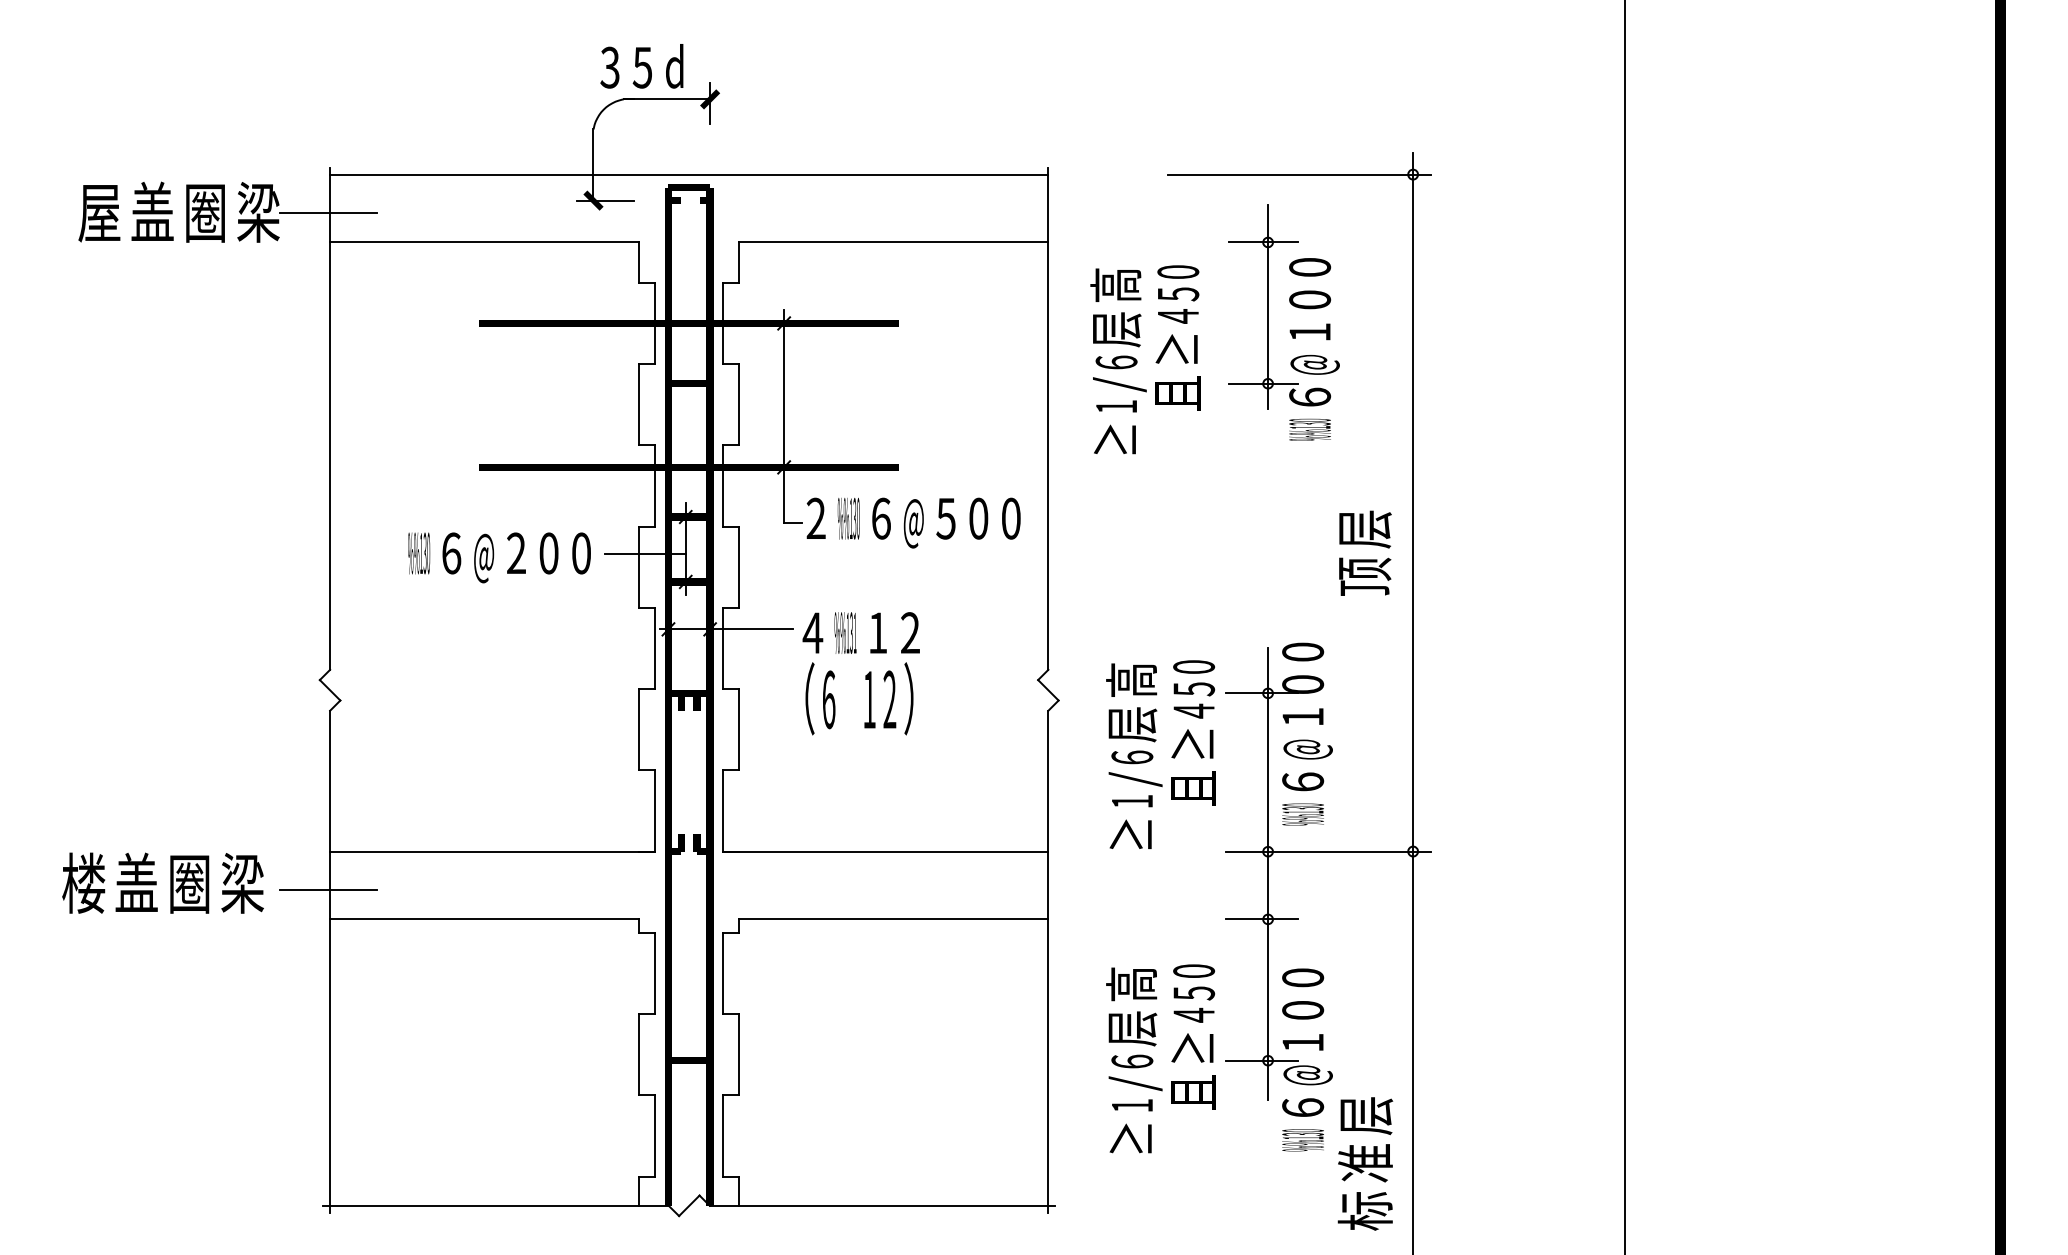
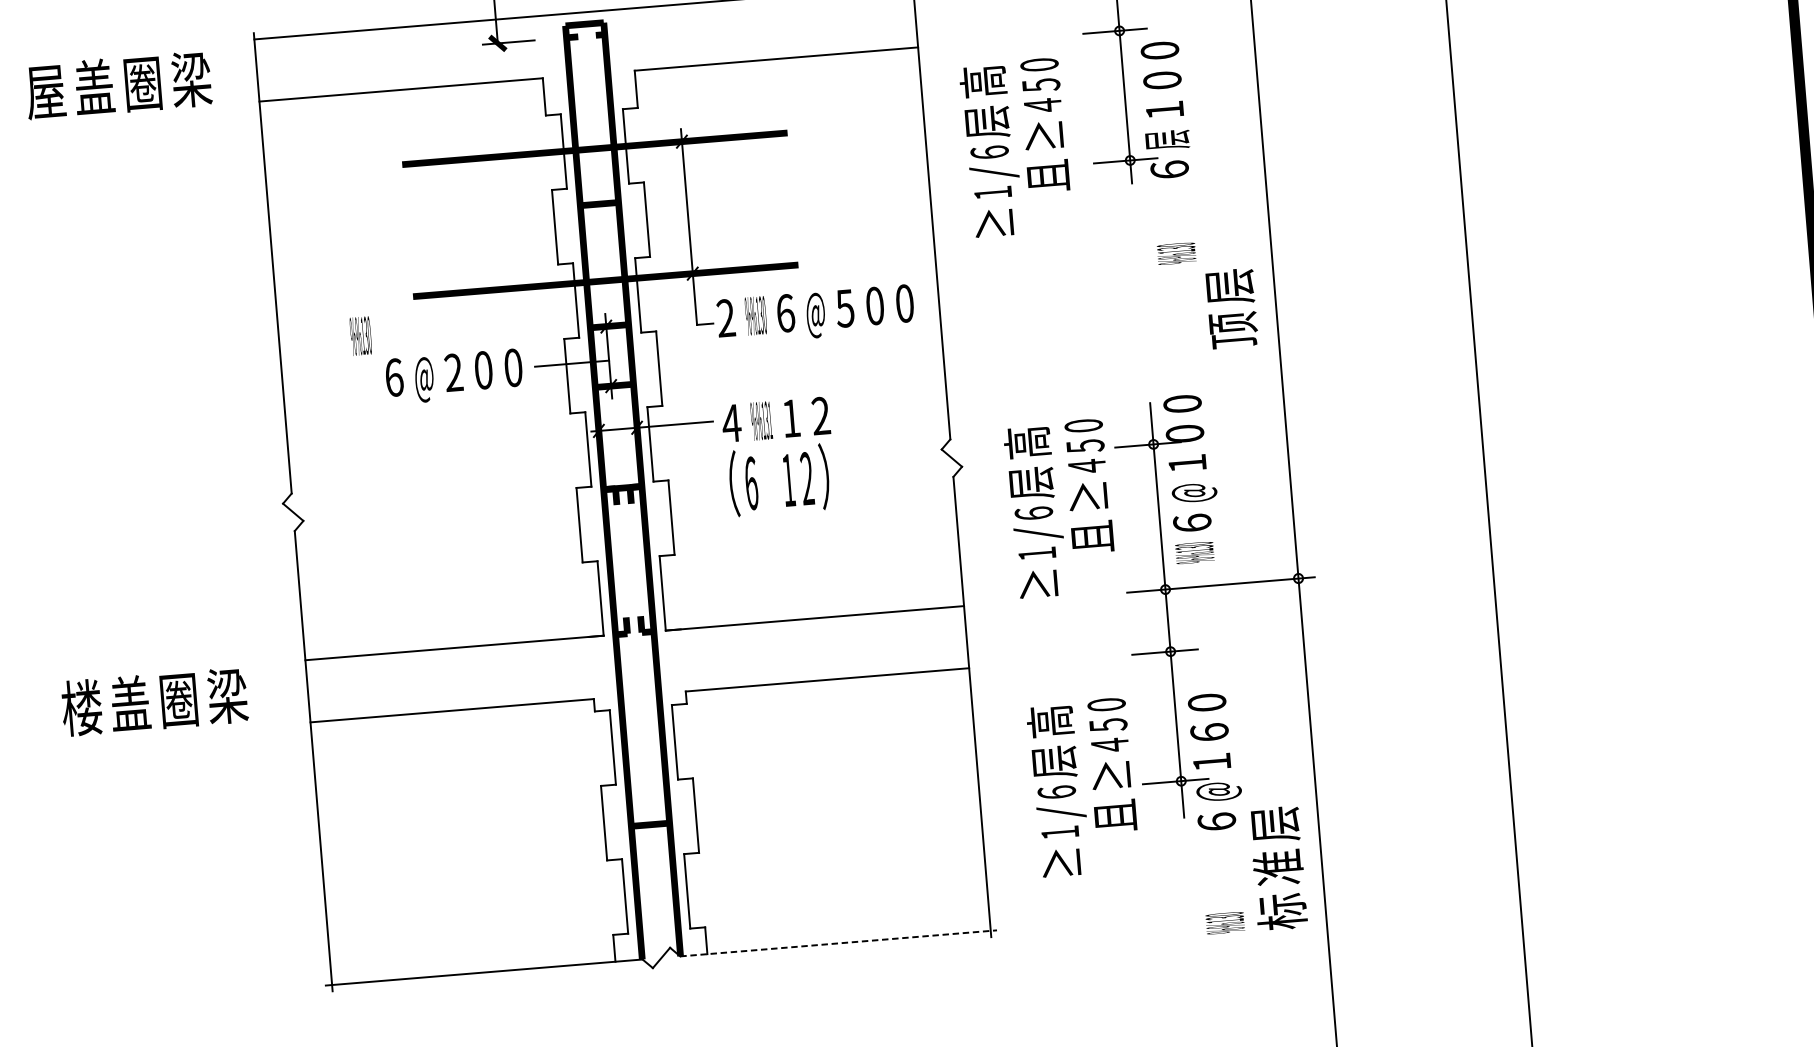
line: (327, 212) -> (254, 74), removed
text: (1312, 364) -> (1169, 139), @ -> 层
text: (1309, 429) -> (1176, 253), moved
text: (419, 553) -> (361, 336), moved
line: (327, 889) -> (305, 695), removed
text: (1302, 1009) -> (1208, 731), 0 -> 6
text: (1302, 1140) -> (1224, 923), moved
line: (882, 1205) -> (838, 943), solid -> dashed

